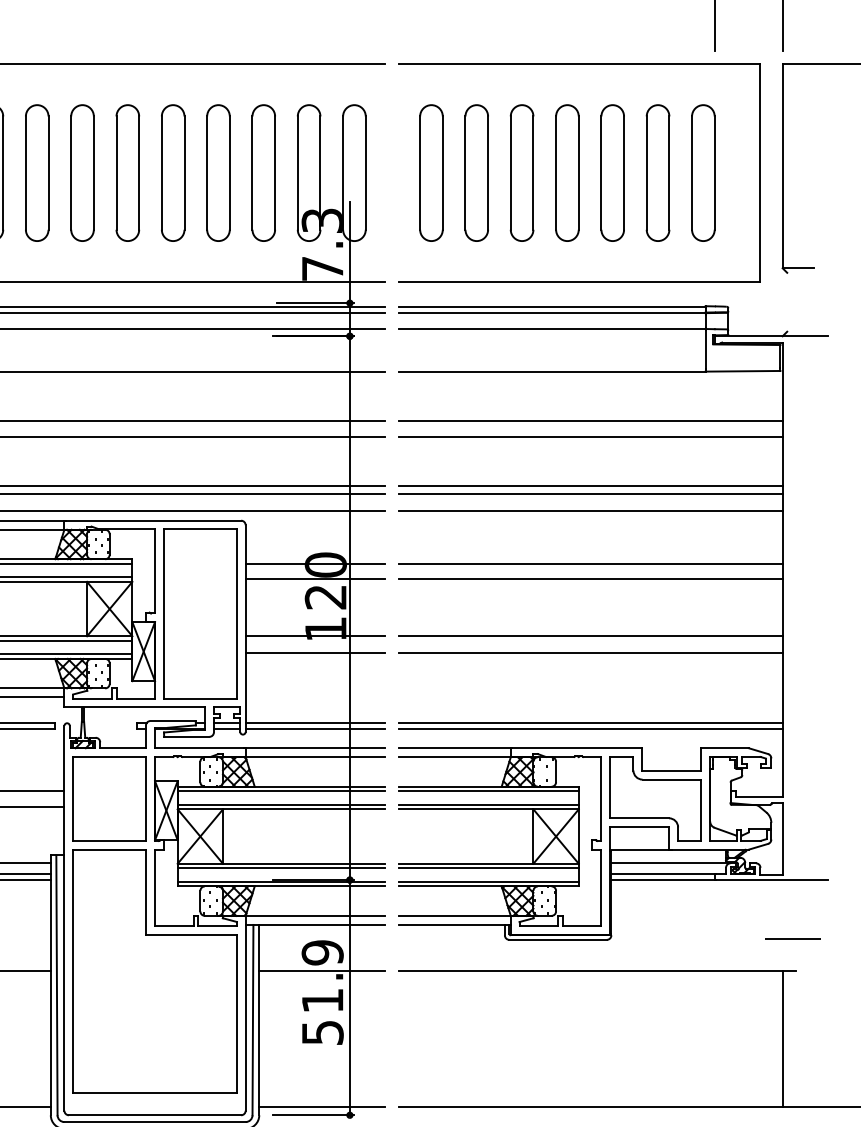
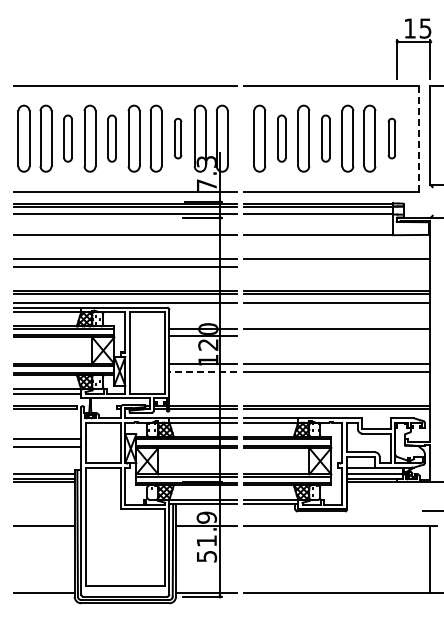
part: (36, 172) -> (67, 138), size x0.7
part: (126, 172) -> (111, 138), size x0.7
part: (262, 172) -> (177, 138), size x0.6
part: (476, 172) -> (281, 138), size x0.7
part: (566, 172) -> (325, 138), size x0.7
part: (702, 172) -> (391, 138), size x0.6
line: (760, 172) -> (419, 138), solid -> dashed
line: (589, 435) -> (336, 266), removed
line: (589, 579) -> (336, 336), removed
line: (315, 654) -> (203, 372), solid -> dashed

